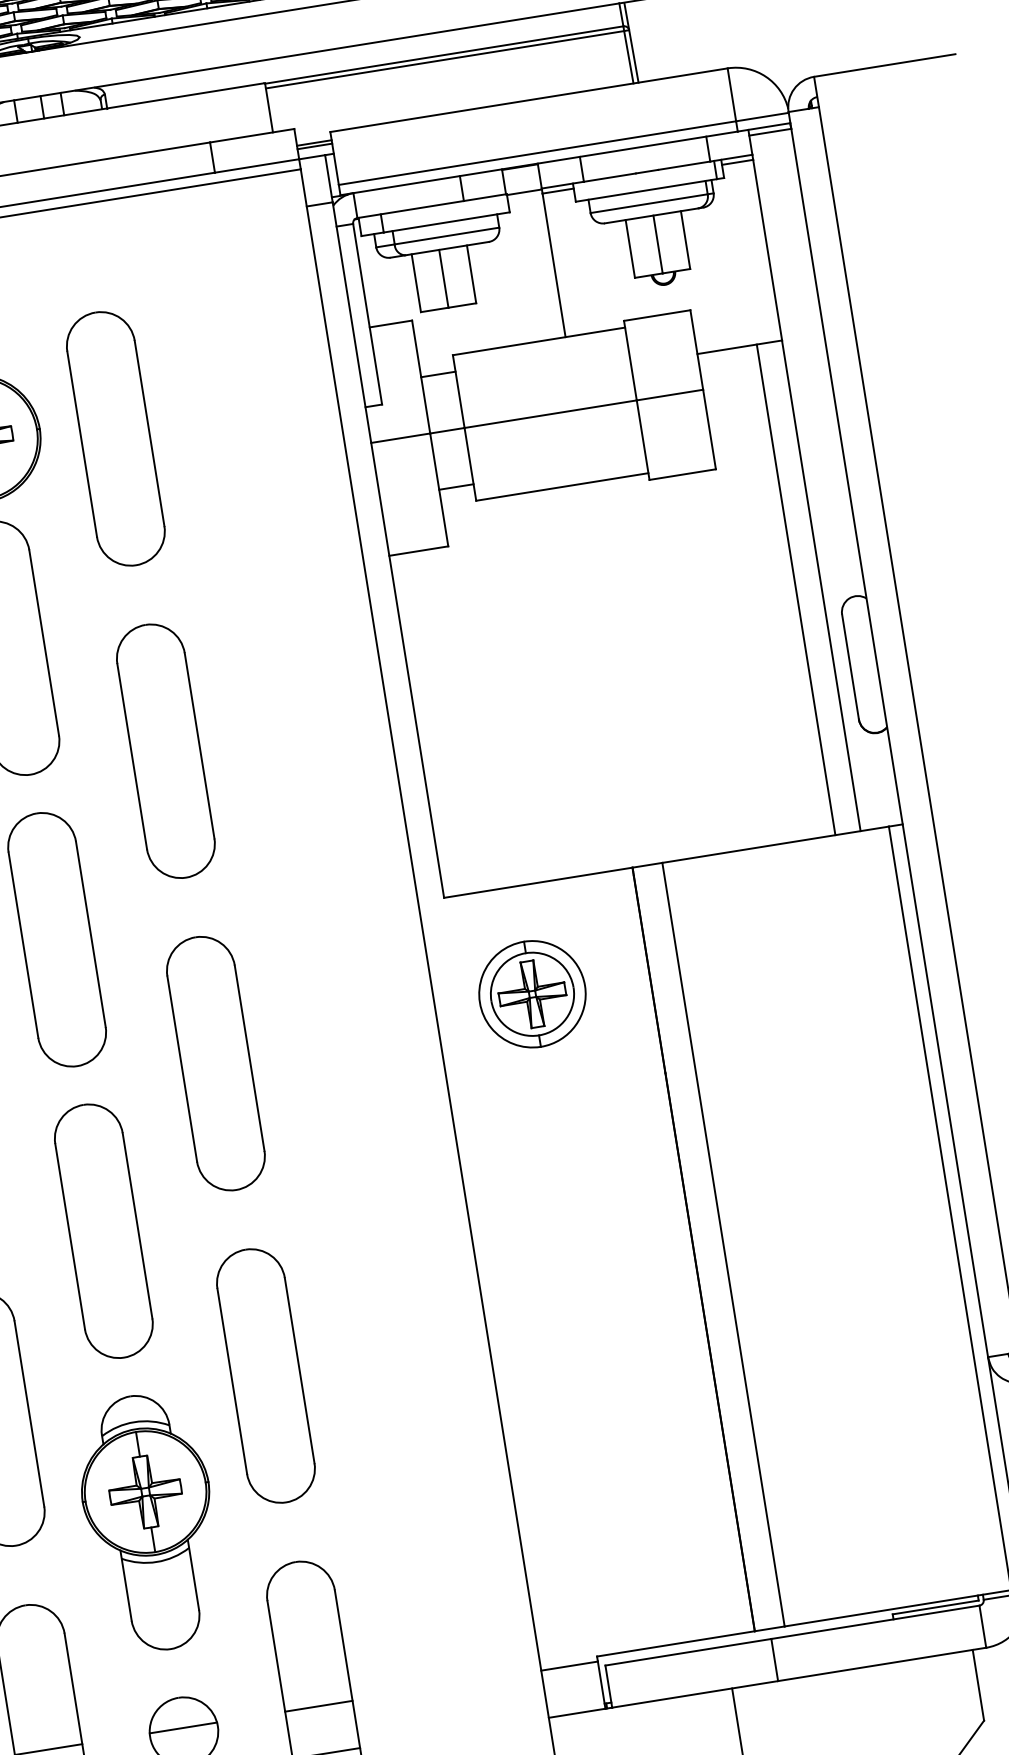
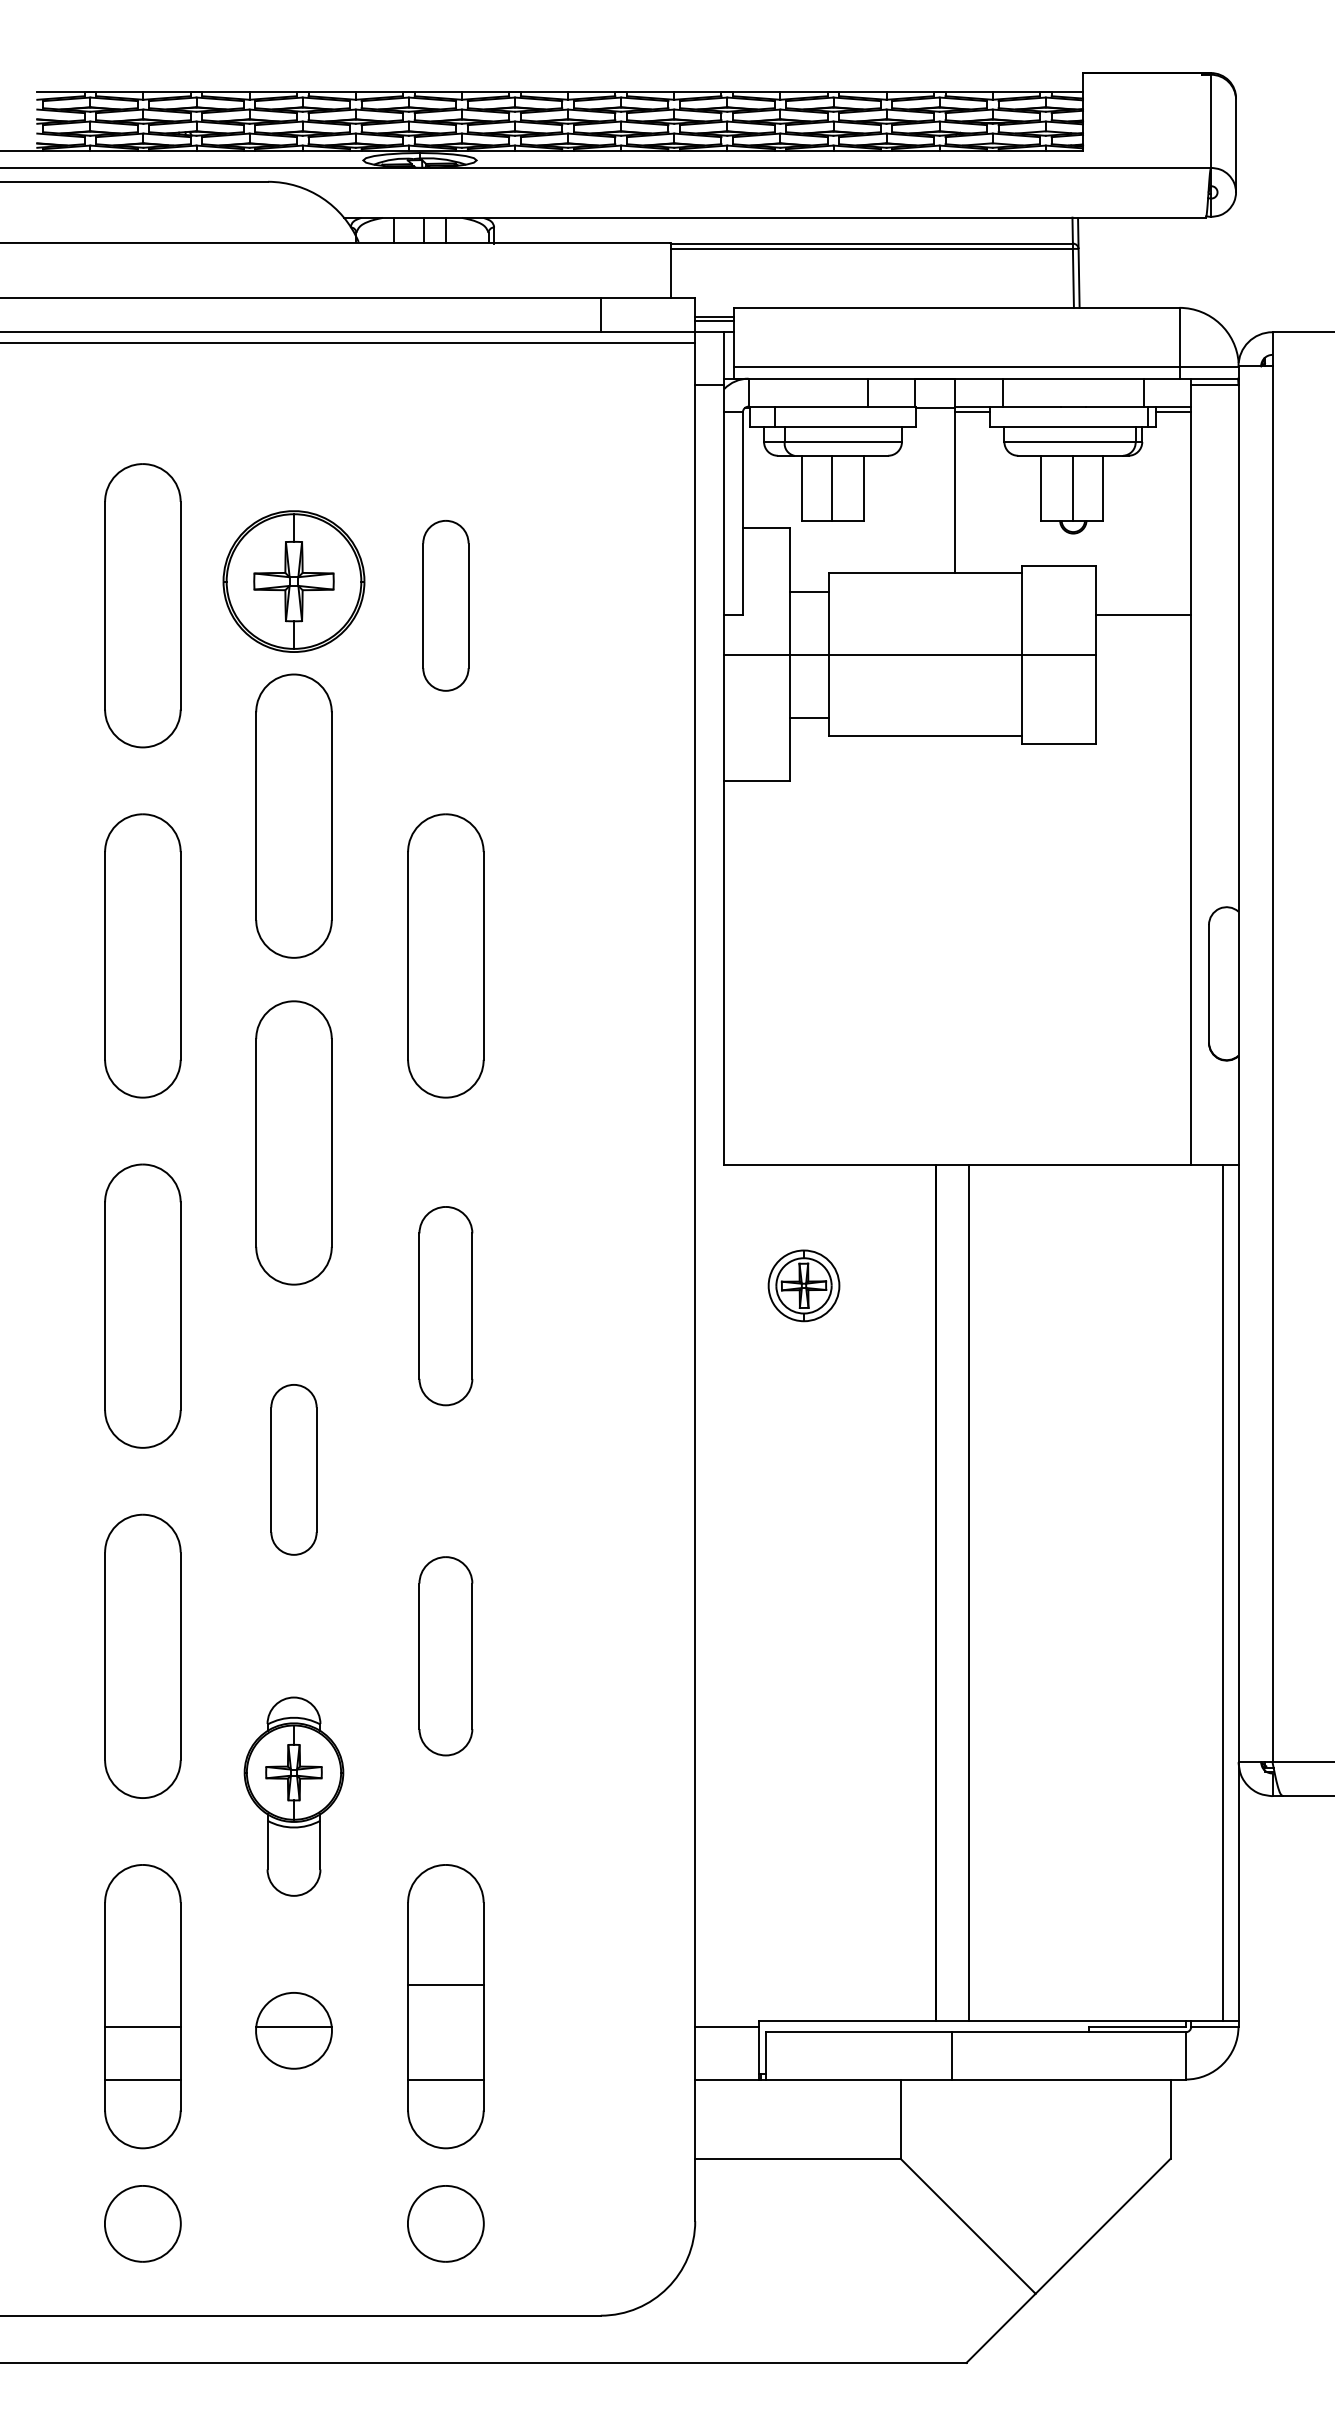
part: (115, 438) -> (445, 605), size x0.6
line: (796, 589) -> (1163, 889), removed
part: (531, 994) -> (803, 1285), size x0.6
part: (215, 1063) -> (445, 1305), size x0.7
part: (103, 1231) -> (293, 1469), size x0.6
part: (265, 1375) -> (445, 1655), size x0.7
part: (150, 1522) -> (293, 1796), size x0.7
line: (318, 1706) -> (445, 1984), moved

